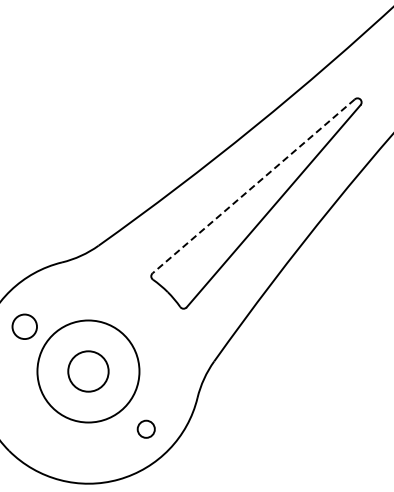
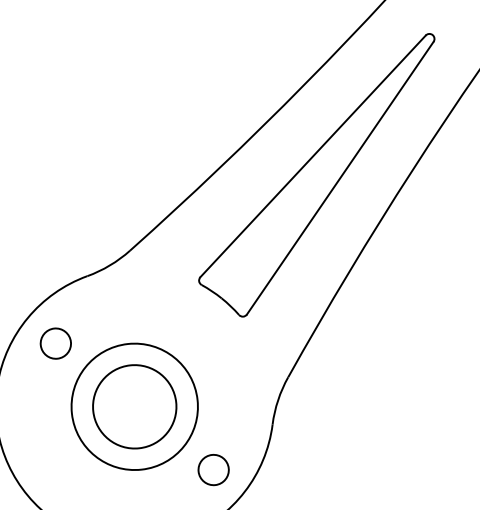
line: (253, 186) -> (312, 156), dashed -> solid
circle: (24, 326) -> (55, 343), moved
circle: (88, 371) -> (134, 406), size x1.67
circle: (146, 429) -> (214, 470), size x1.43

